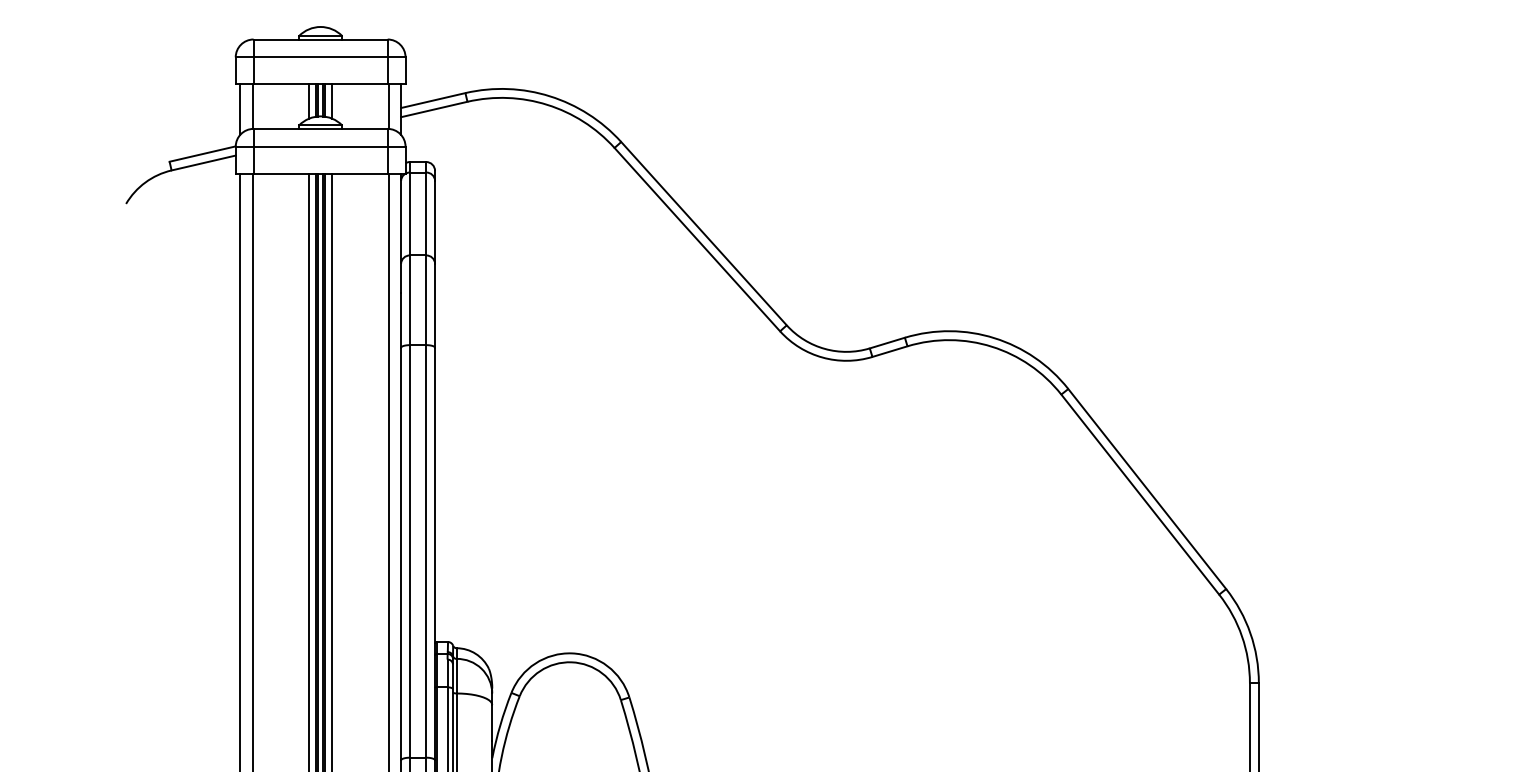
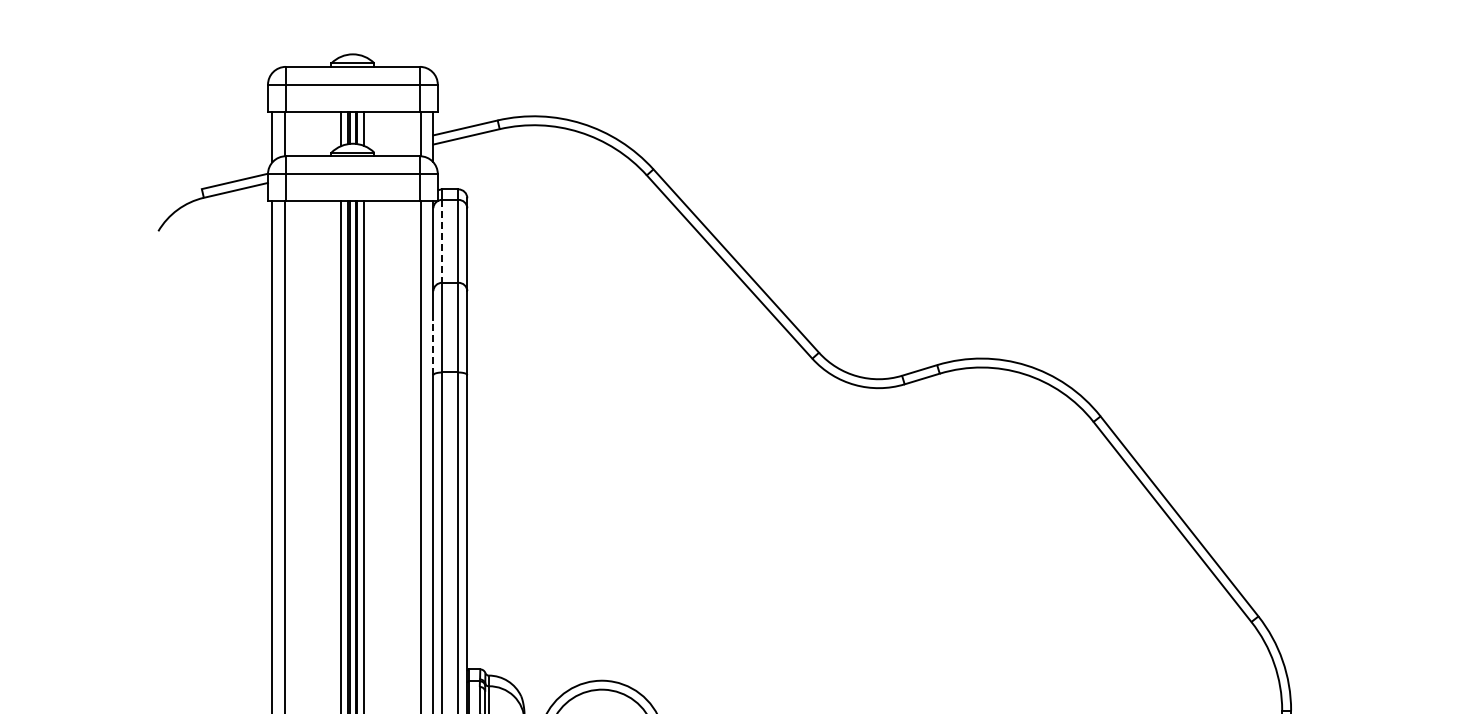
line: (410, 214) -> (442, 241), solid -> dashed
line: (401, 320) -> (433, 347), solid -> dashed

